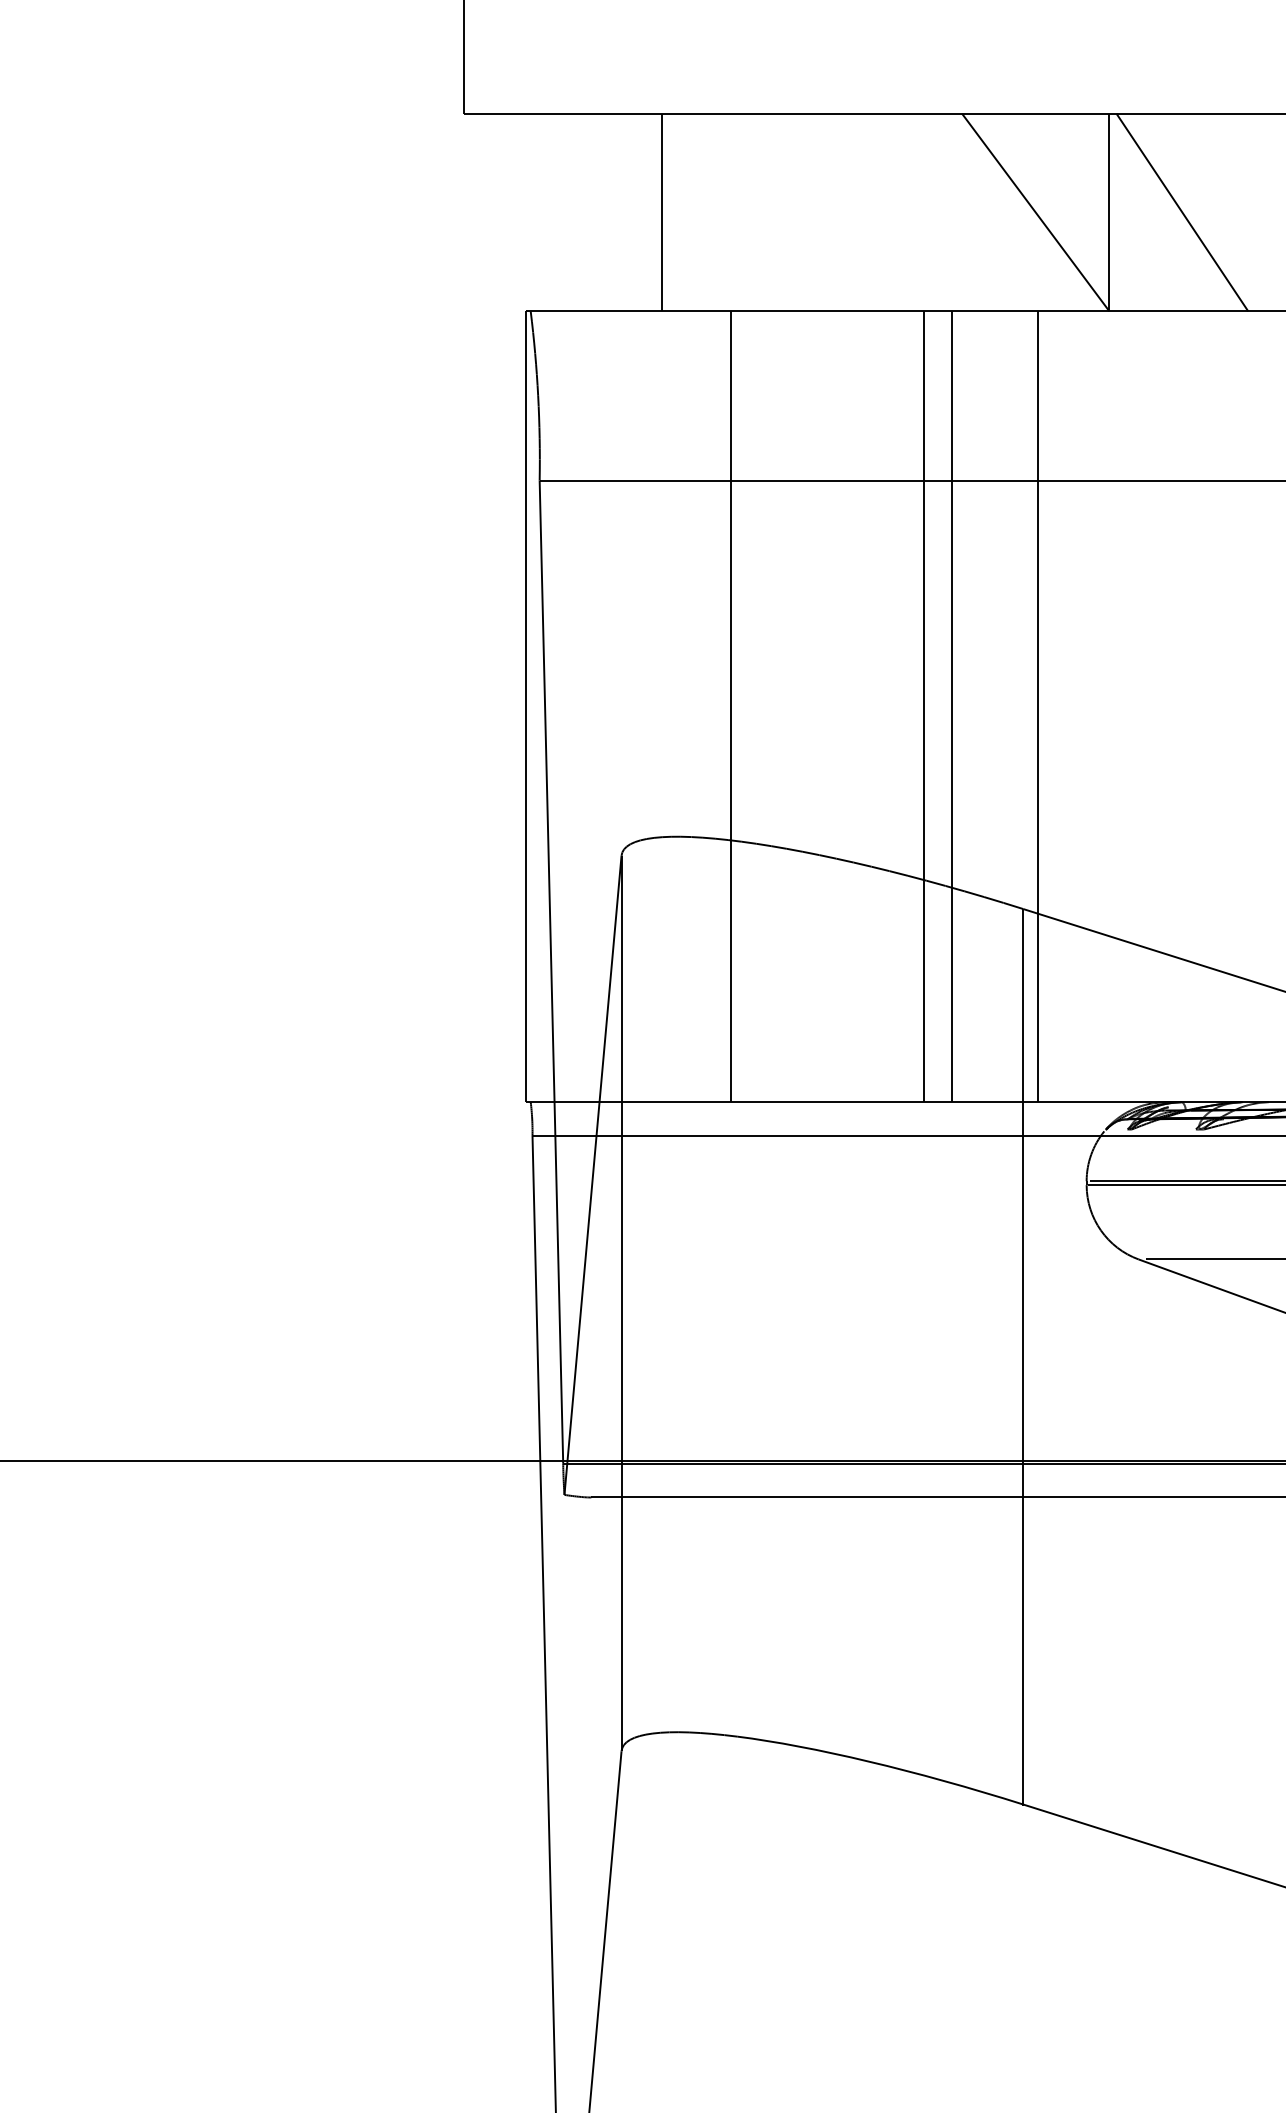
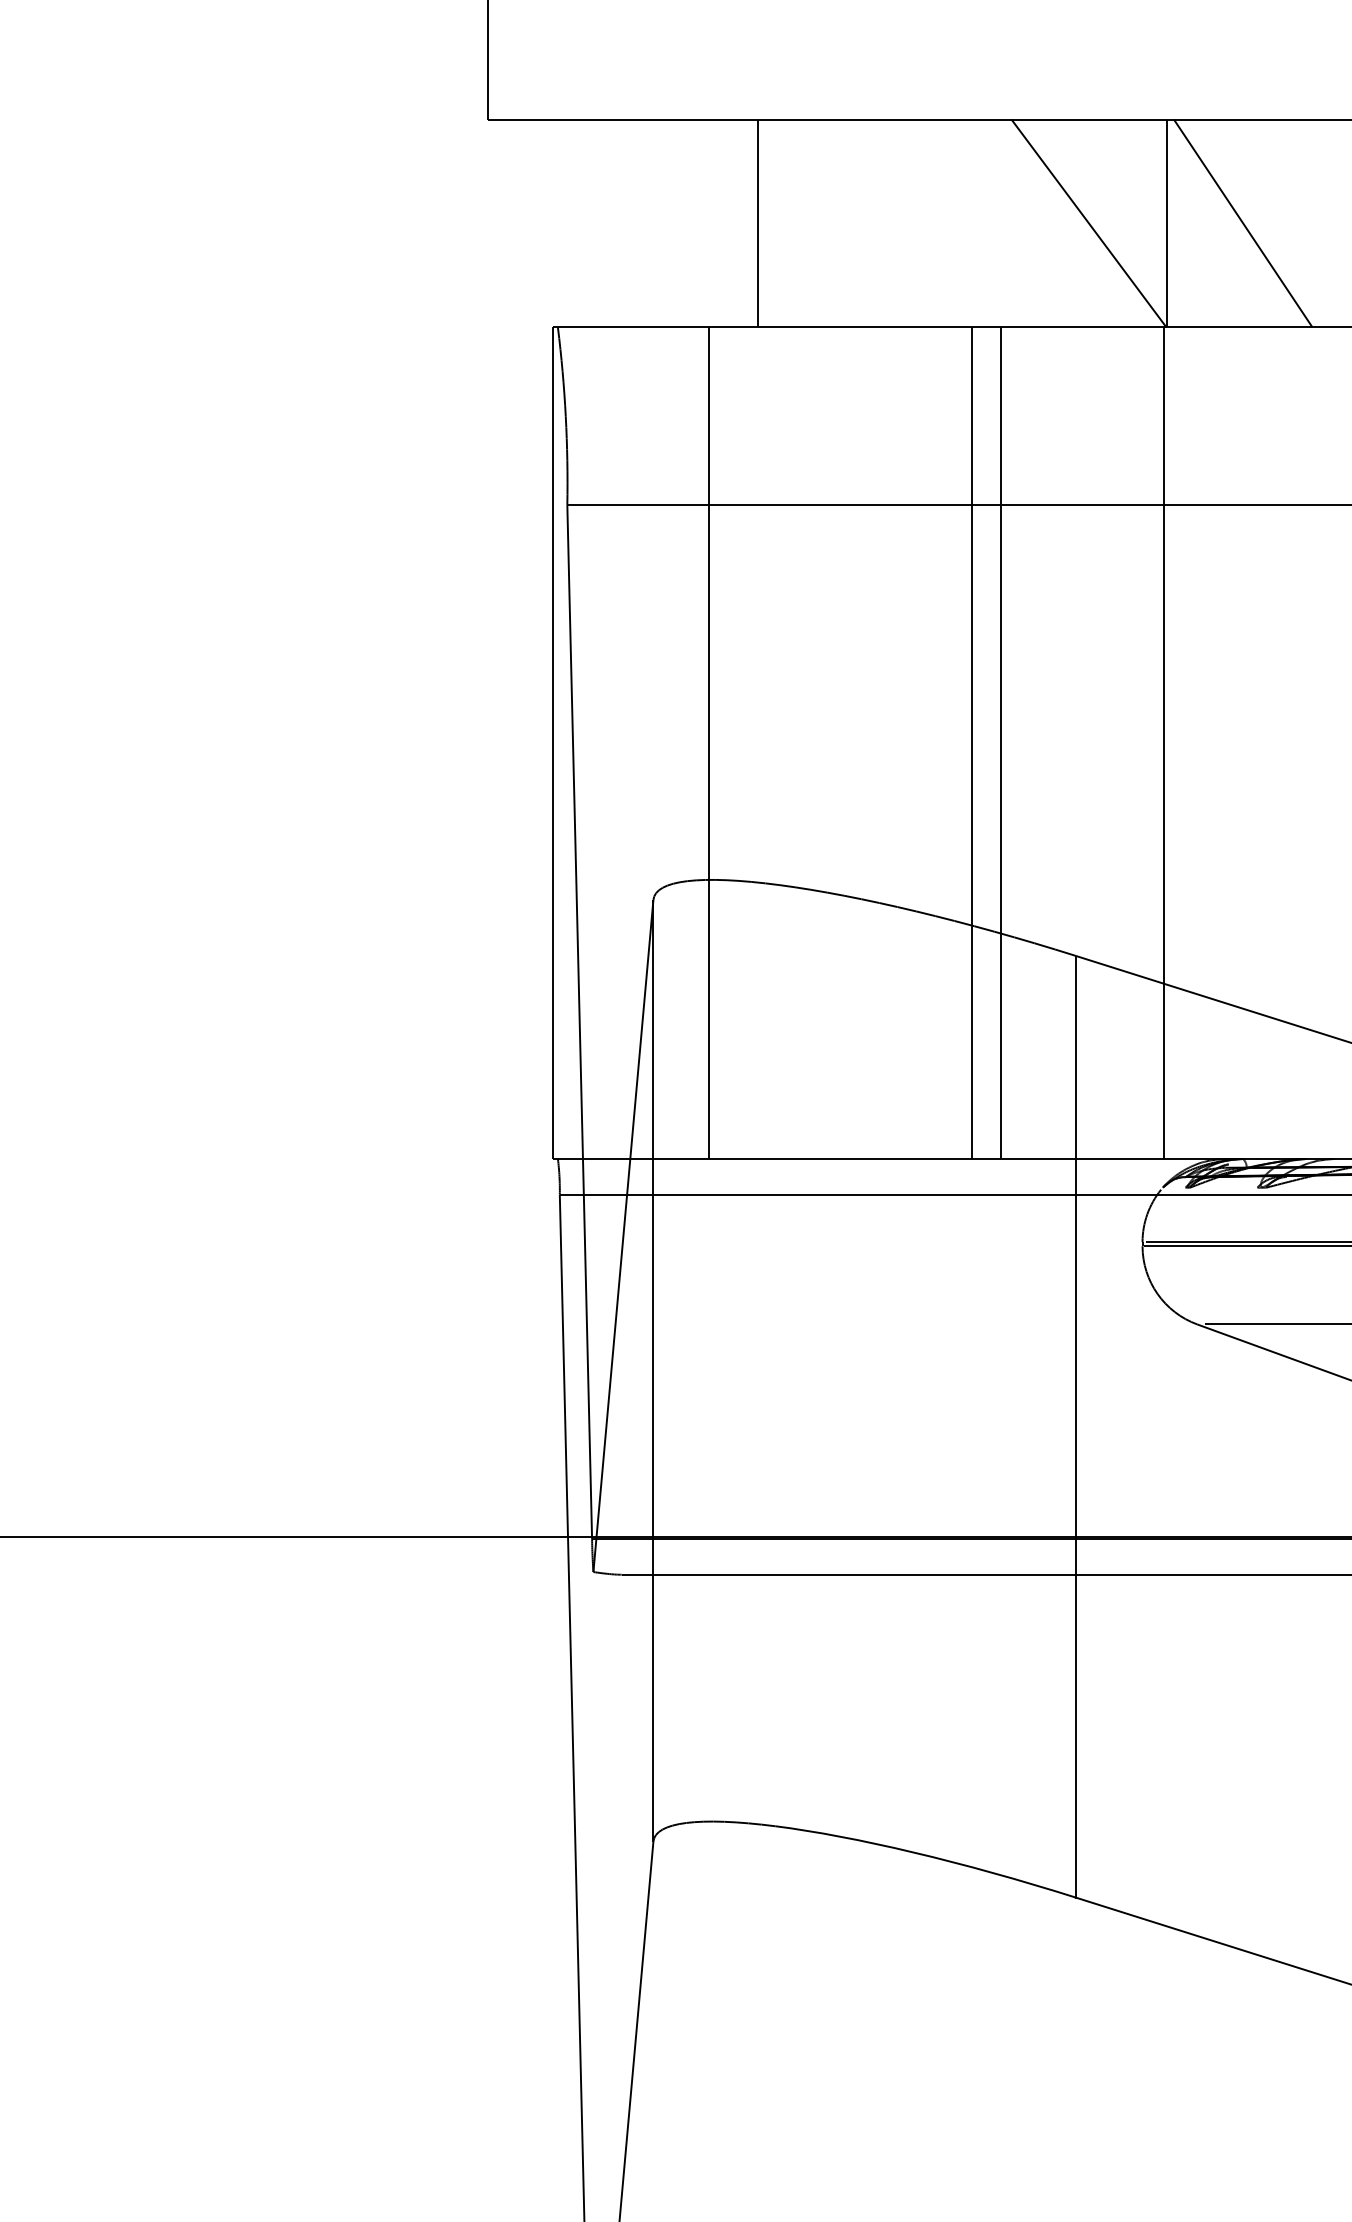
line: (661, 212) -> (757, 223), moved
line: (730, 706) -> (708, 742), moved
line: (1038, 706) -> (1164, 742), moved

